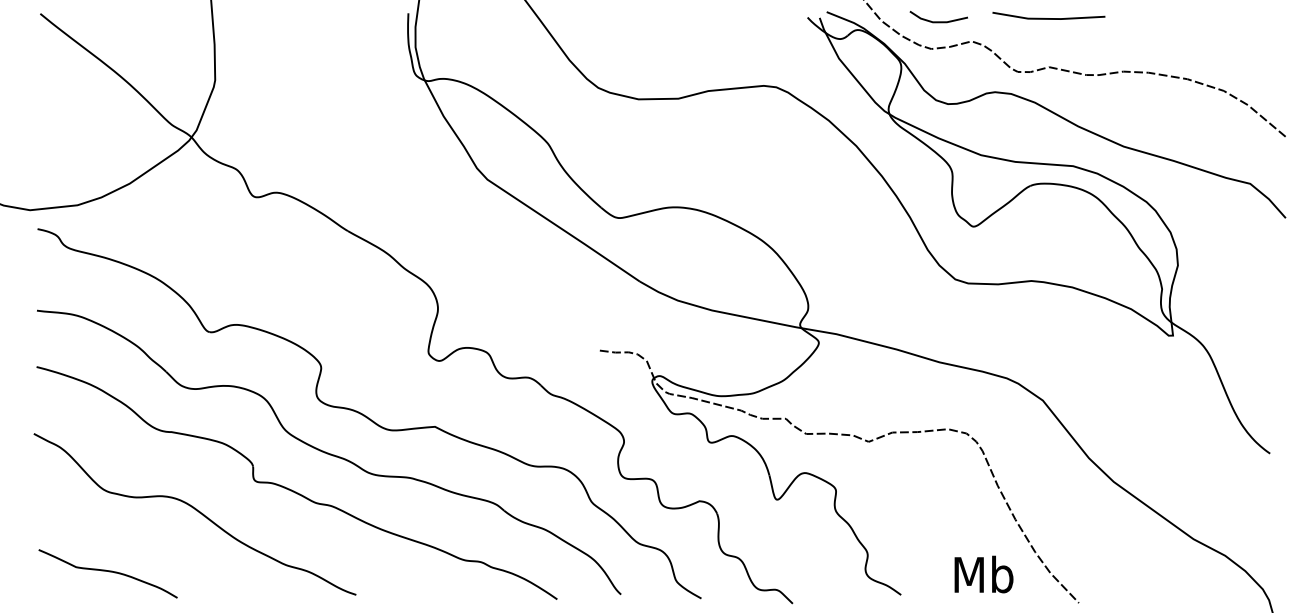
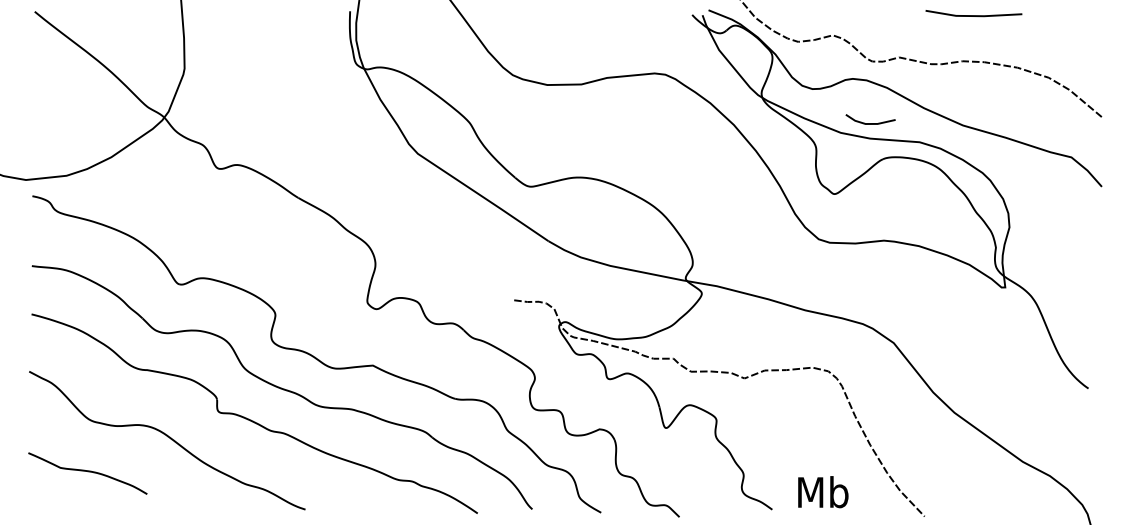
line: (1048, 18) -> (973, 15), moved
line: (938, 21) -> (870, 123), moved
curve: (108, 572) -> (88, 472), moved
text: (984, 574) -> (823, 492), moved

